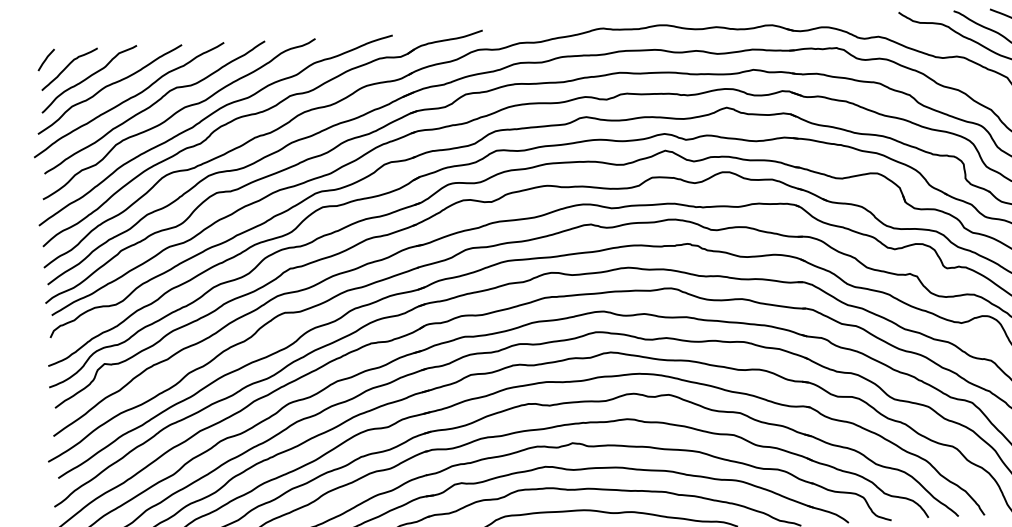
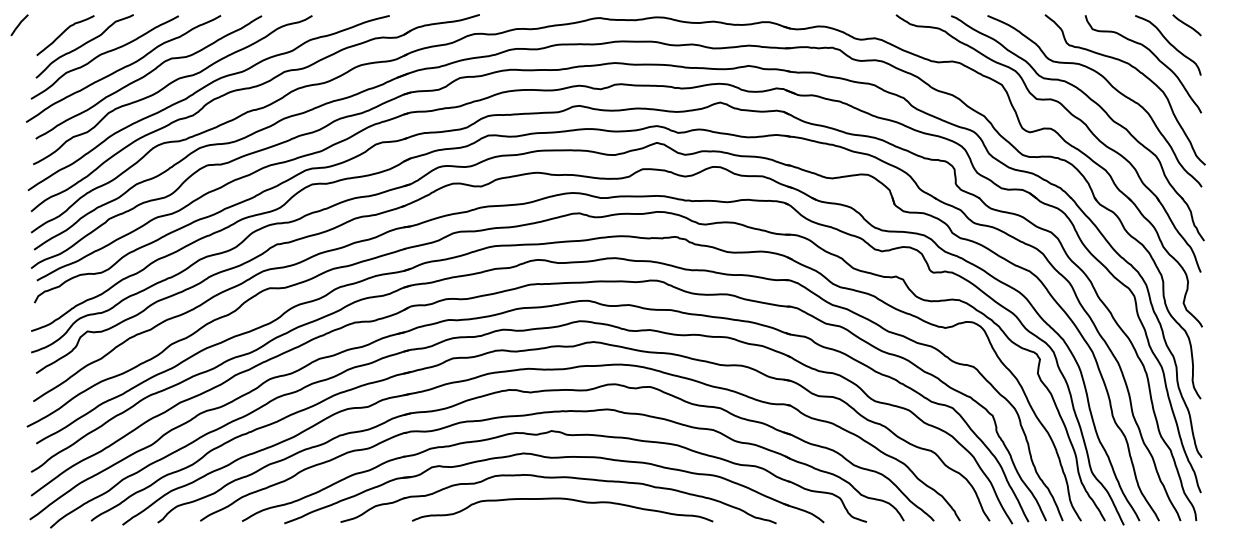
line: (46, 60) -> (19, 25), moved

